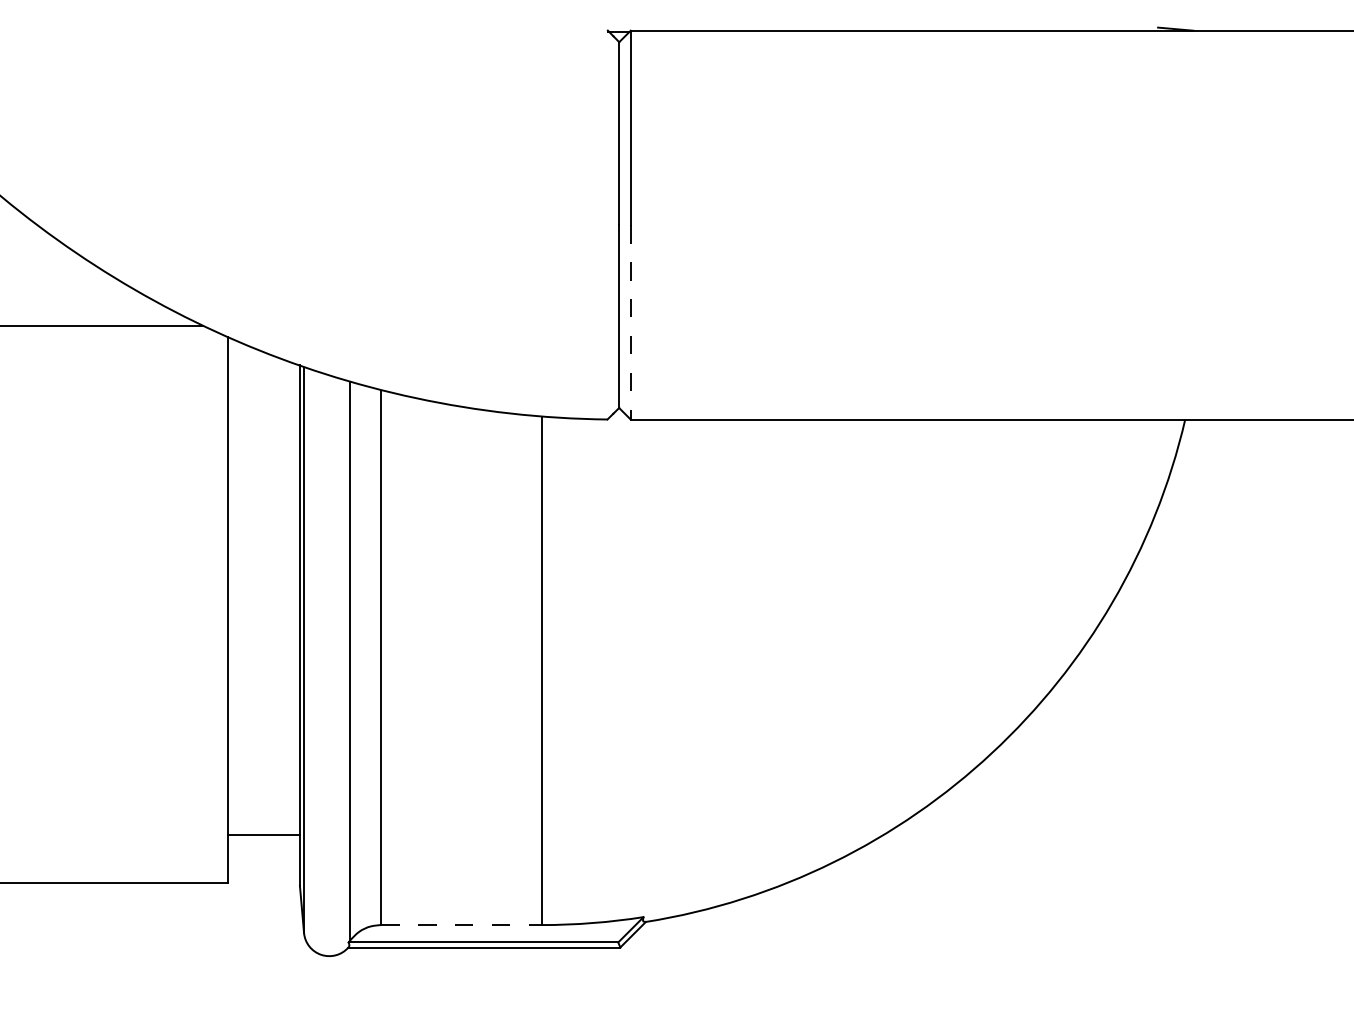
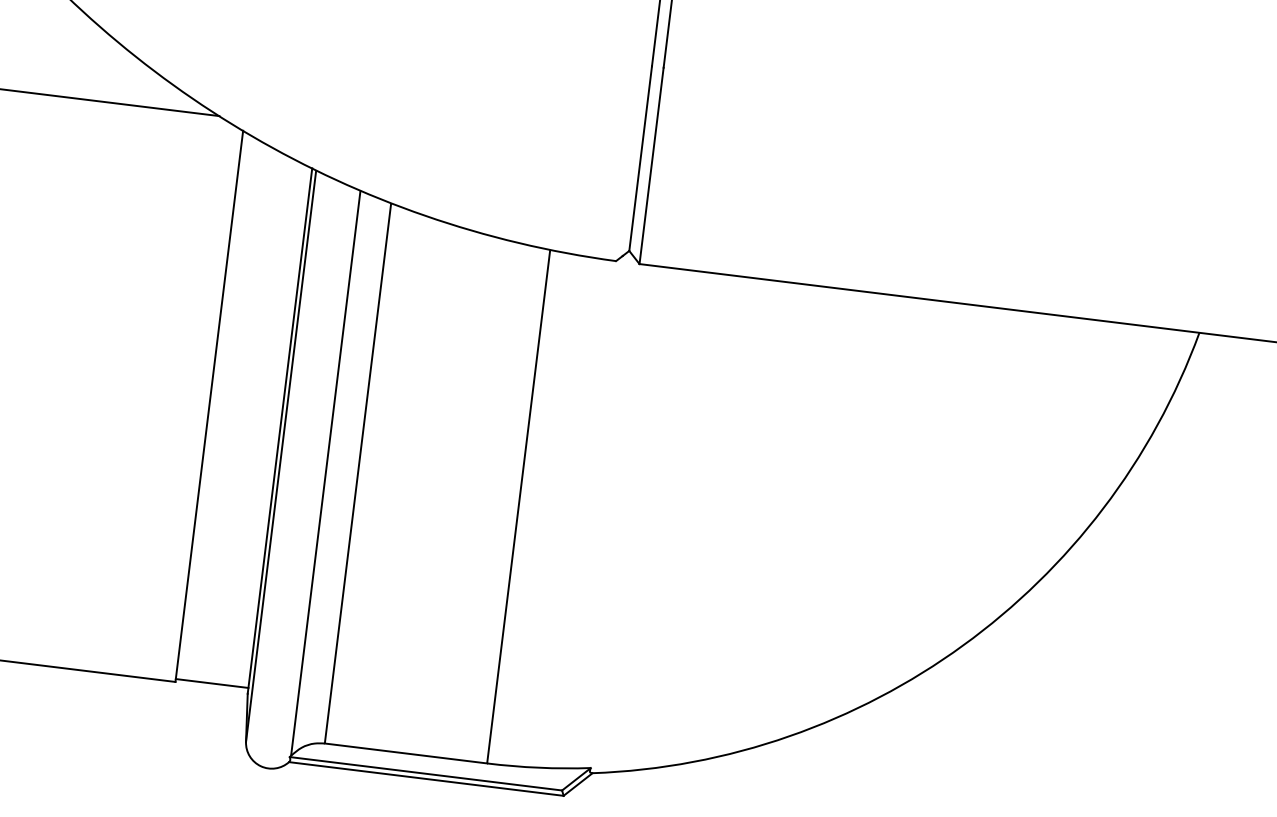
line: (630, 322) -> (651, 166), dashed -> solid
line: (263, 835) -> (211, 683), moved
line: (462, 925) -> (406, 754), dashed -> solid

